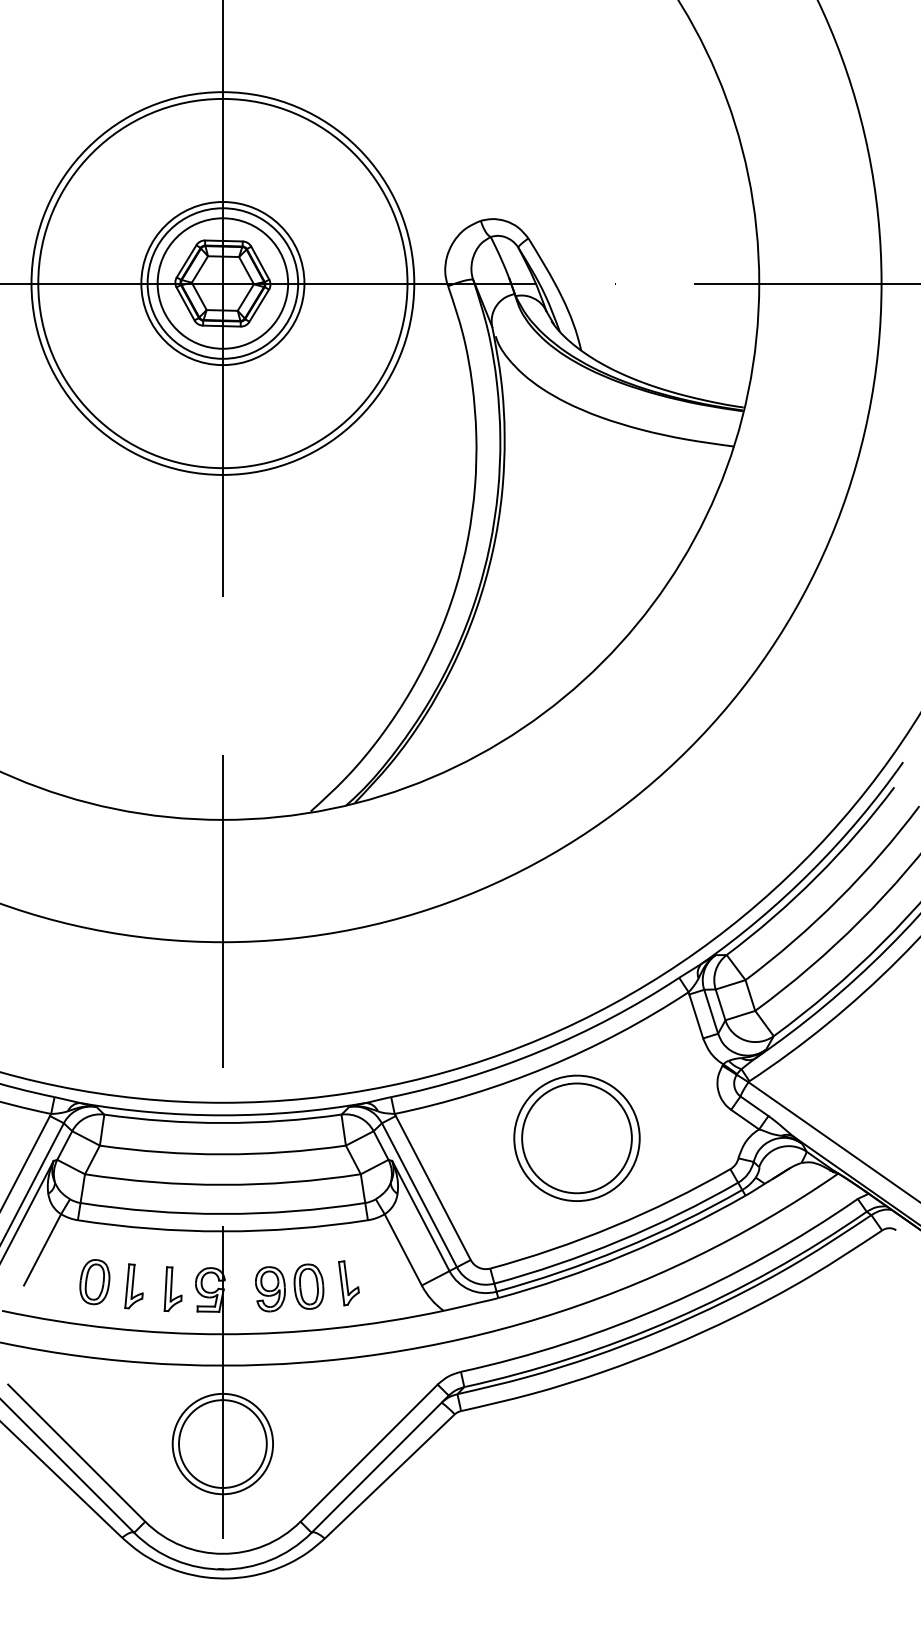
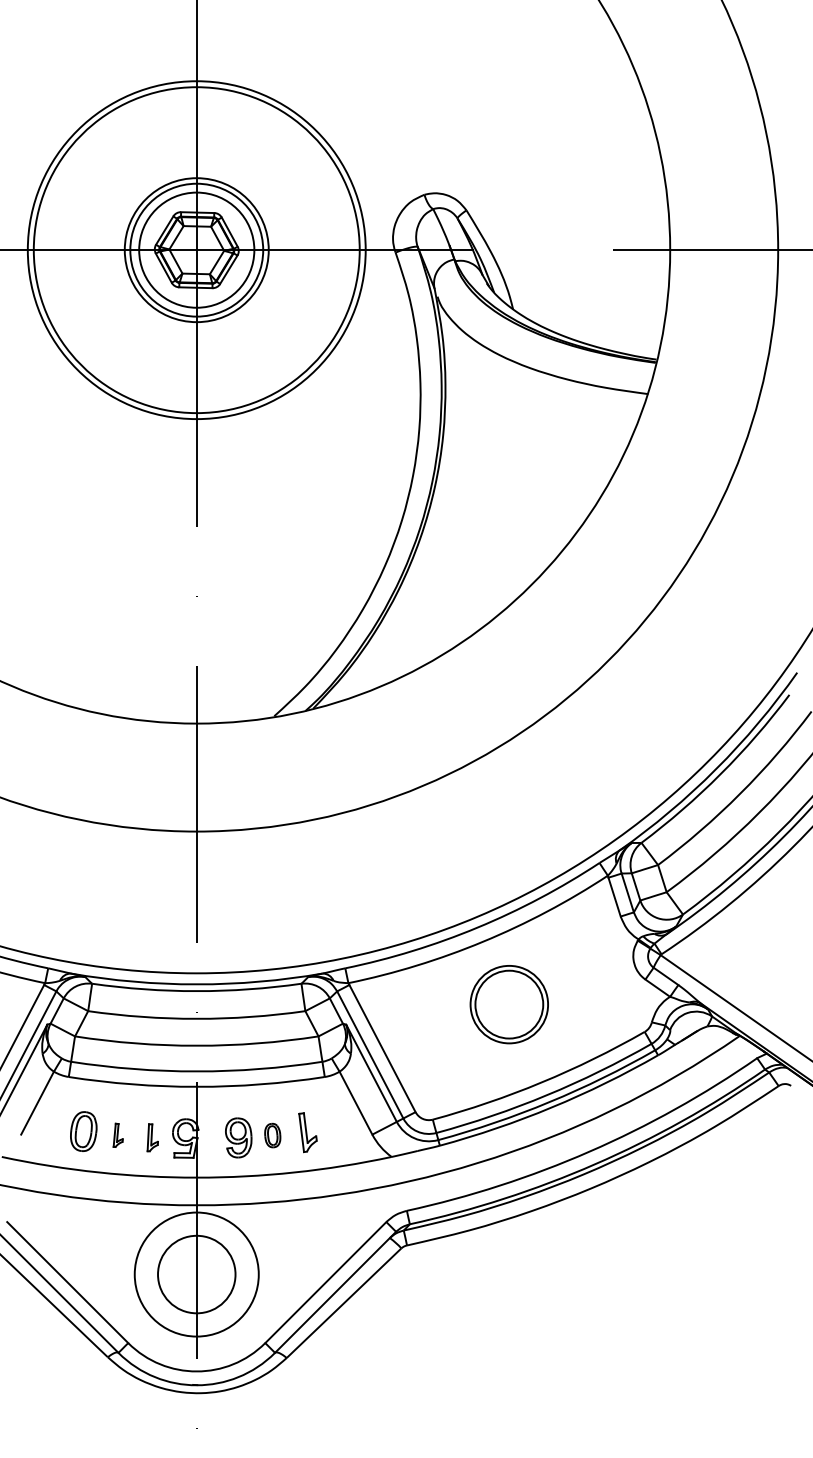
part: (576, 1137) -> (508, 1003), size x0.7
part: (133, 1286) -> (117, 1135), size x0.6
part: (308, 1286) -> (272, 1135), size x0.6
part: (172, 1288) -> (152, 1137), size x0.7
circle: (222, 1443) -> (196, 1274), size x1.4

